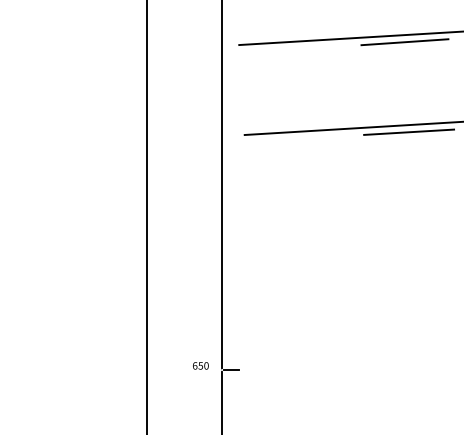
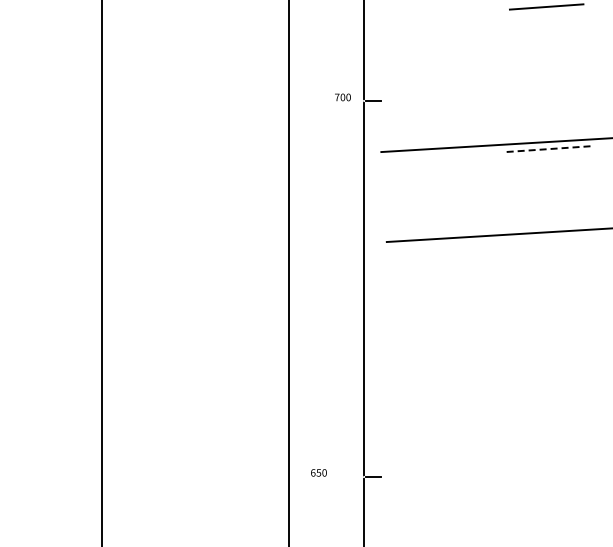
line: (405, 42) -> (547, 149), solid -> dashed
line: (409, 131) -> (551, 238), removed
text: (200, 365) -> (318, 472), moved

